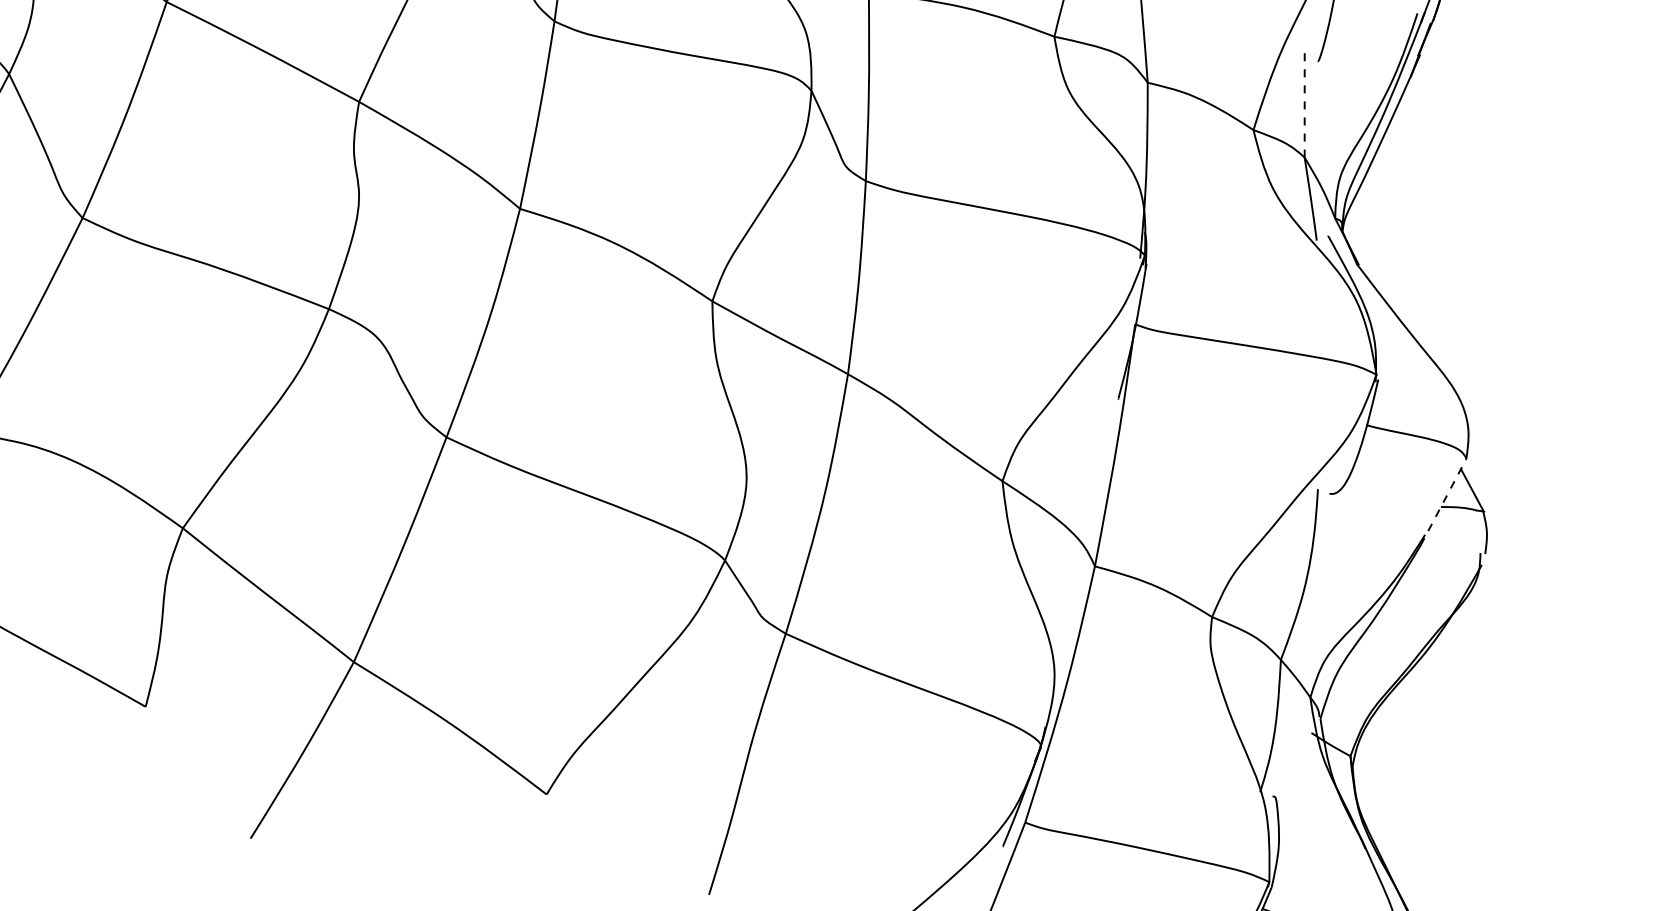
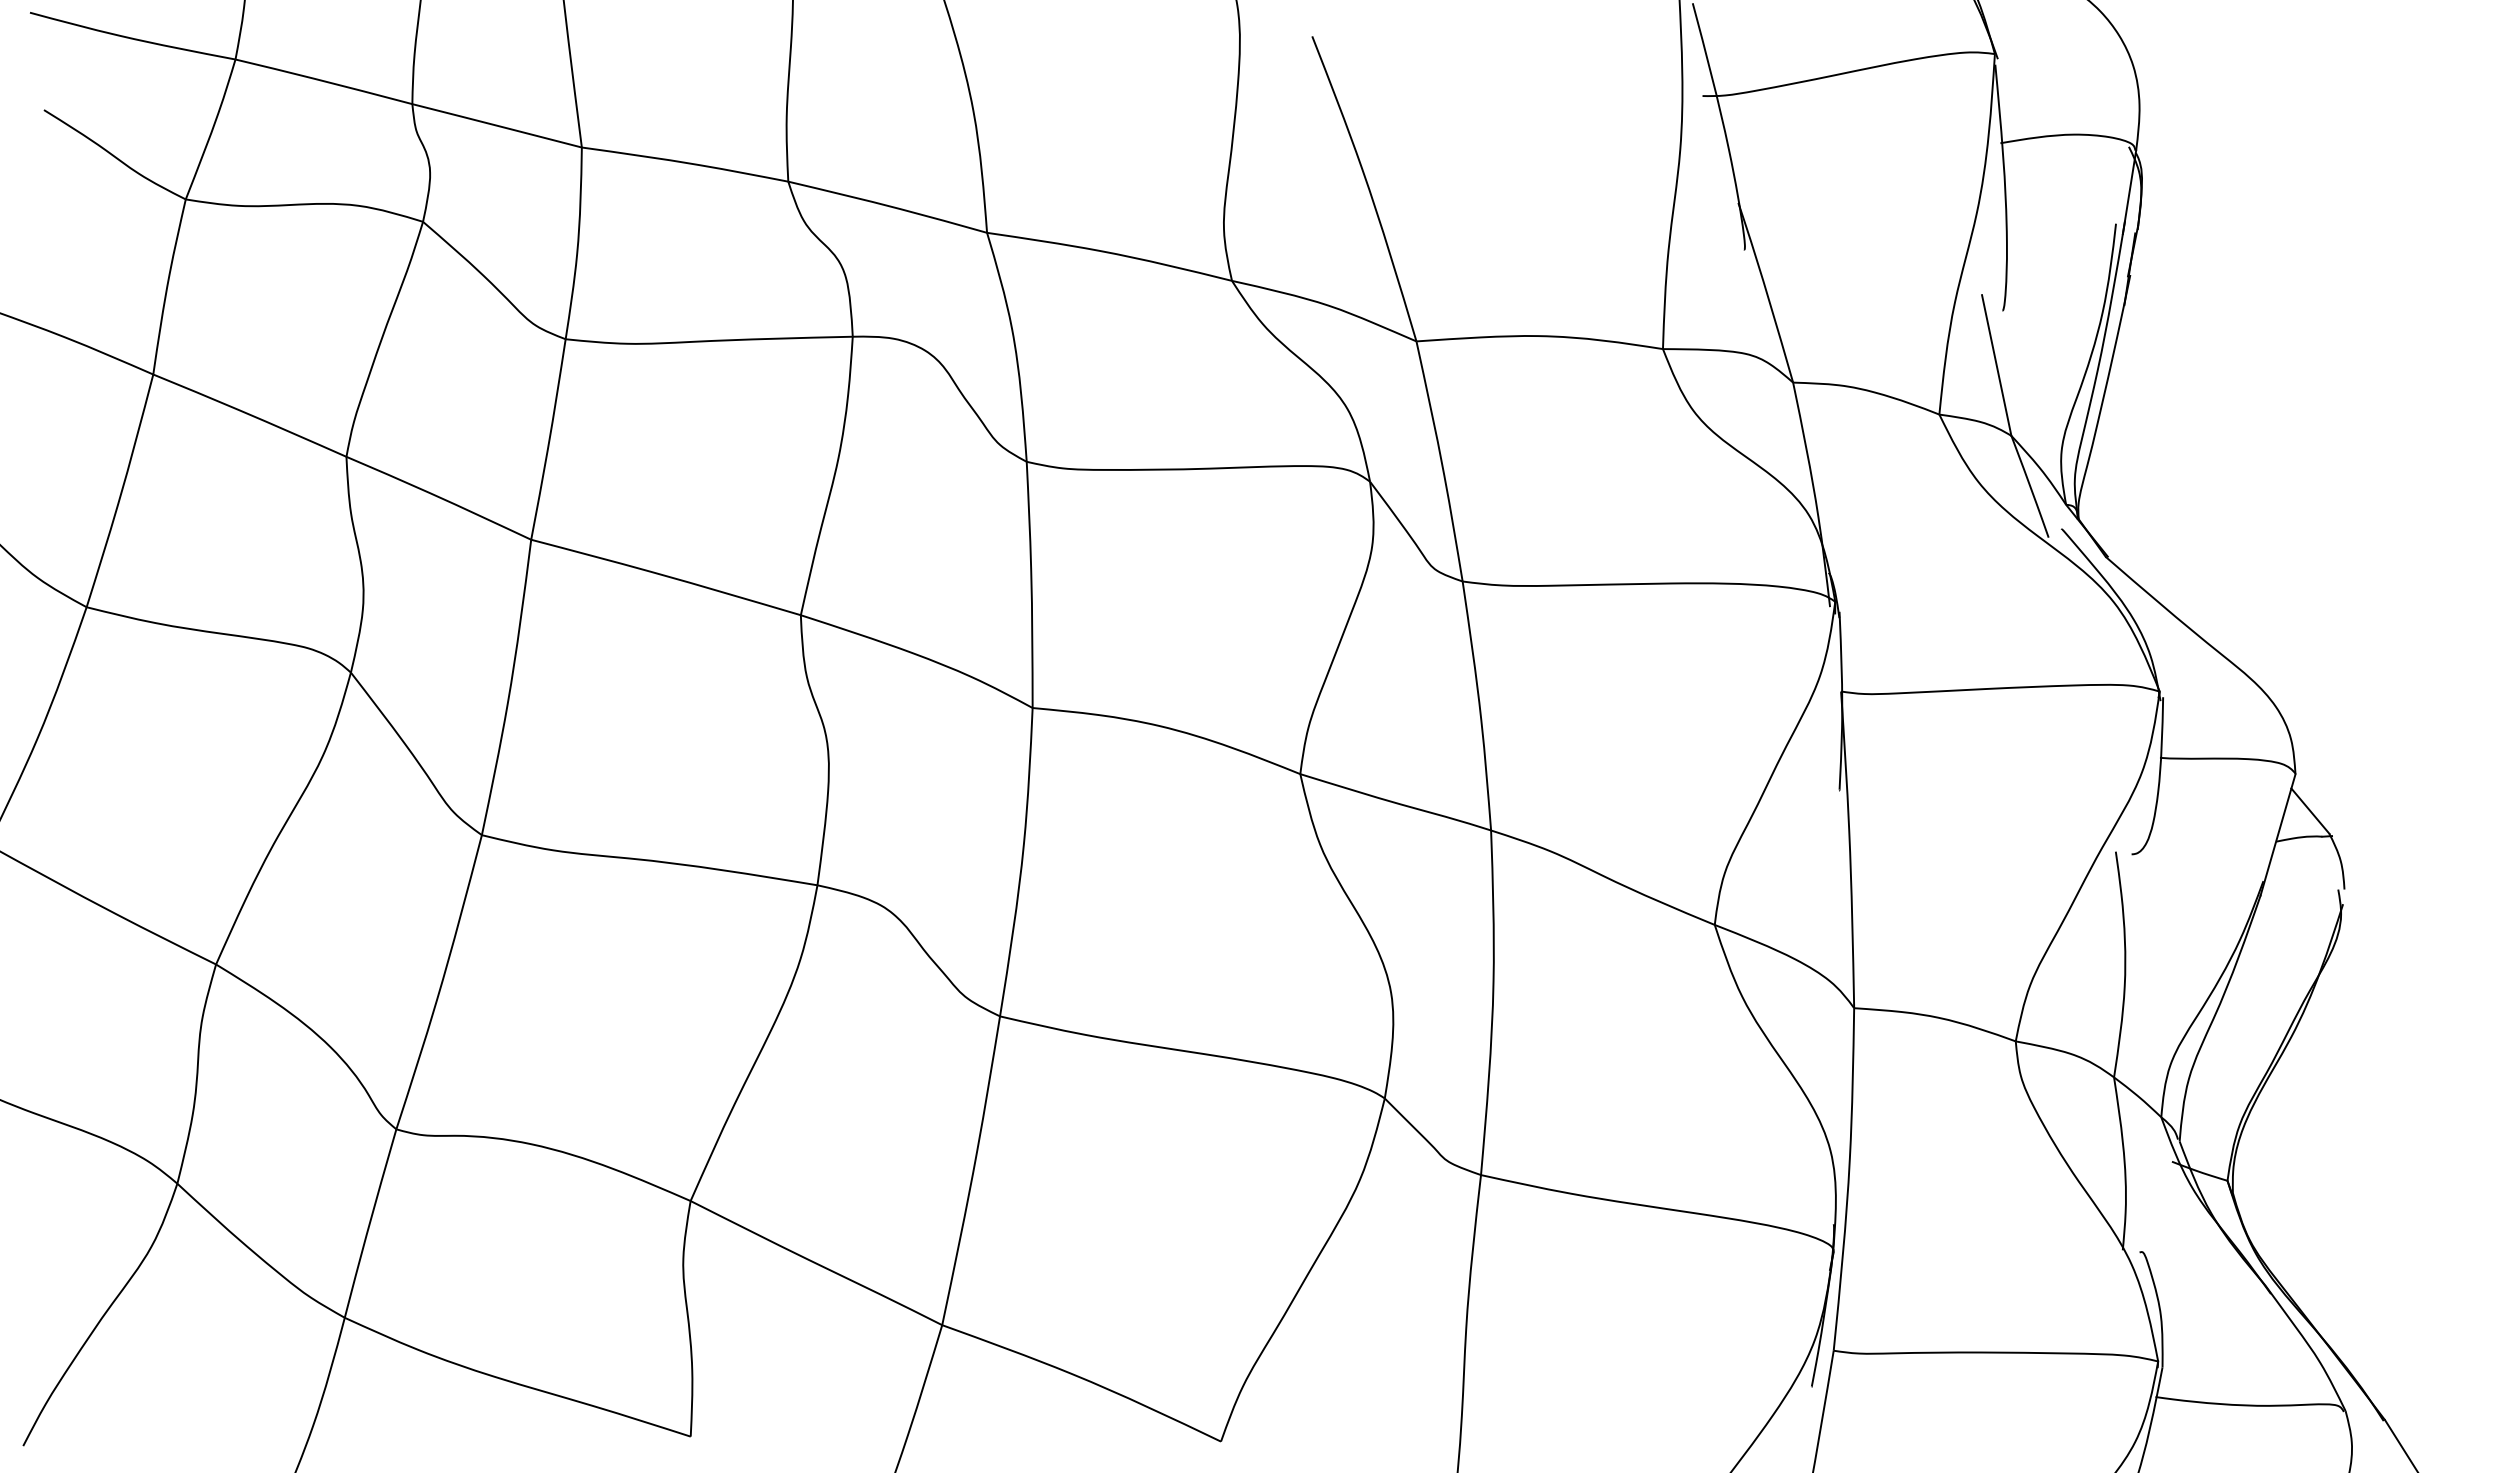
line: (1304, 101) -> (1996, 365), dashed -> solid
line: (1443, 501) -> (2278, 834), dashed -> solid

